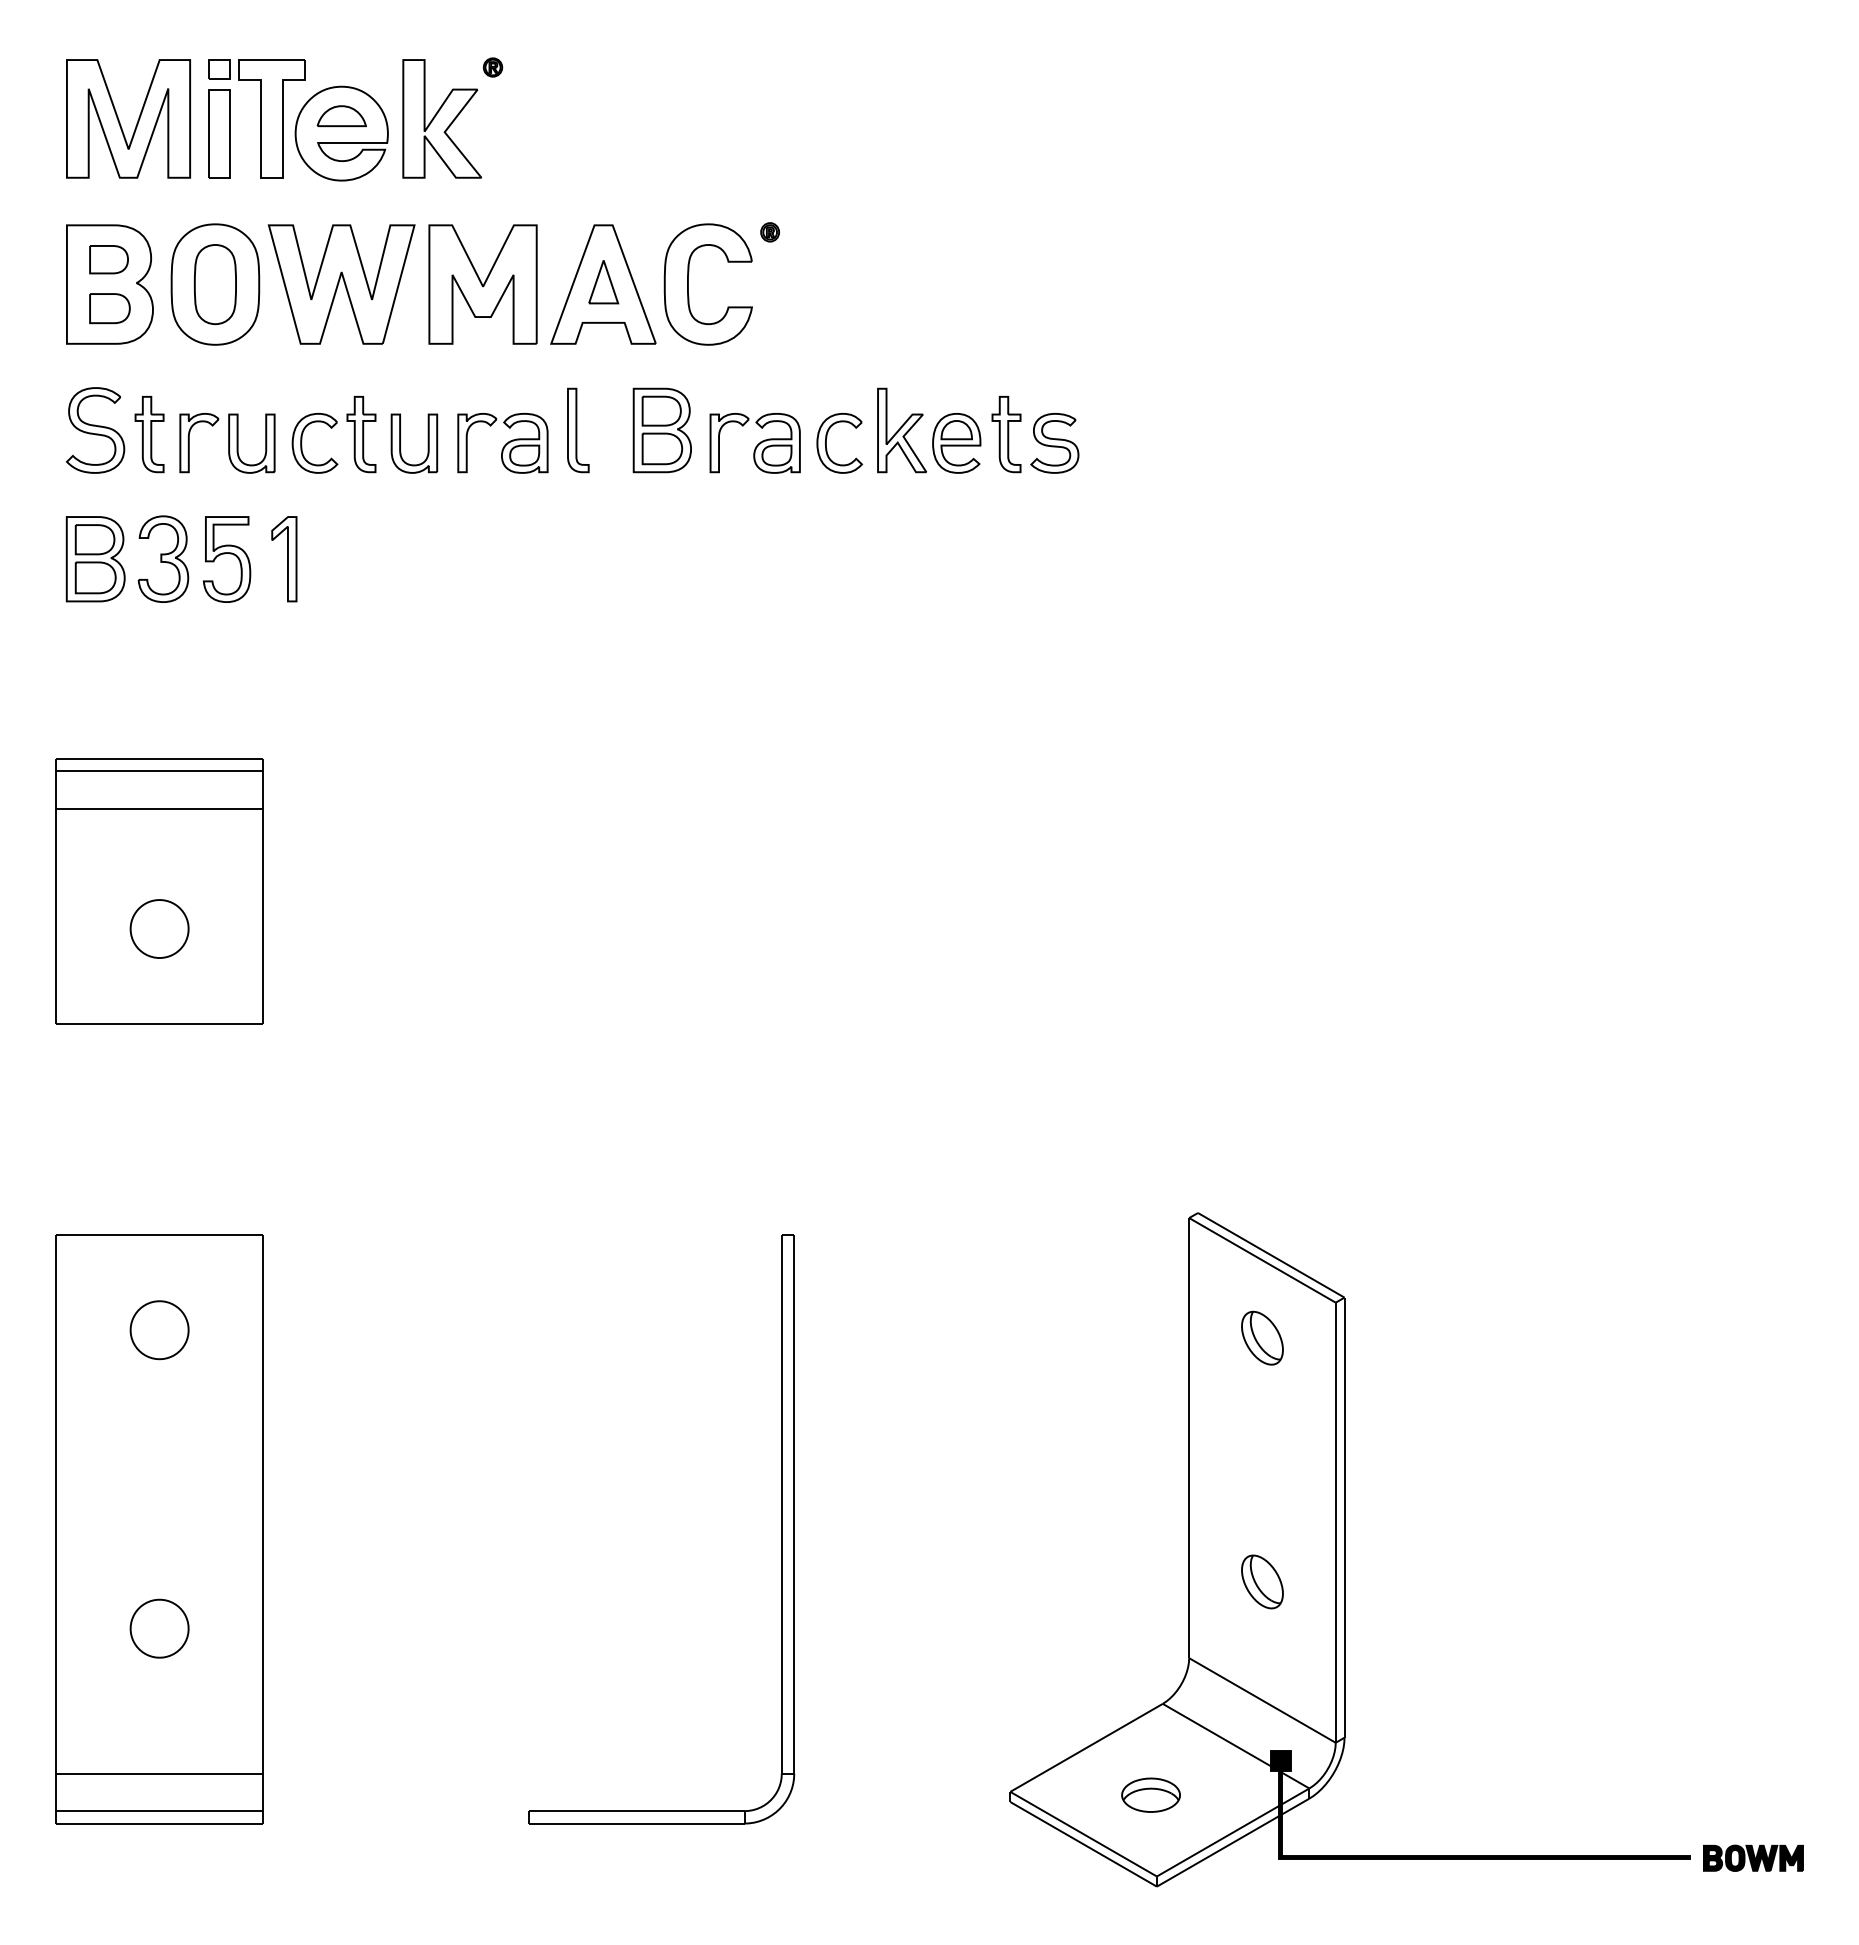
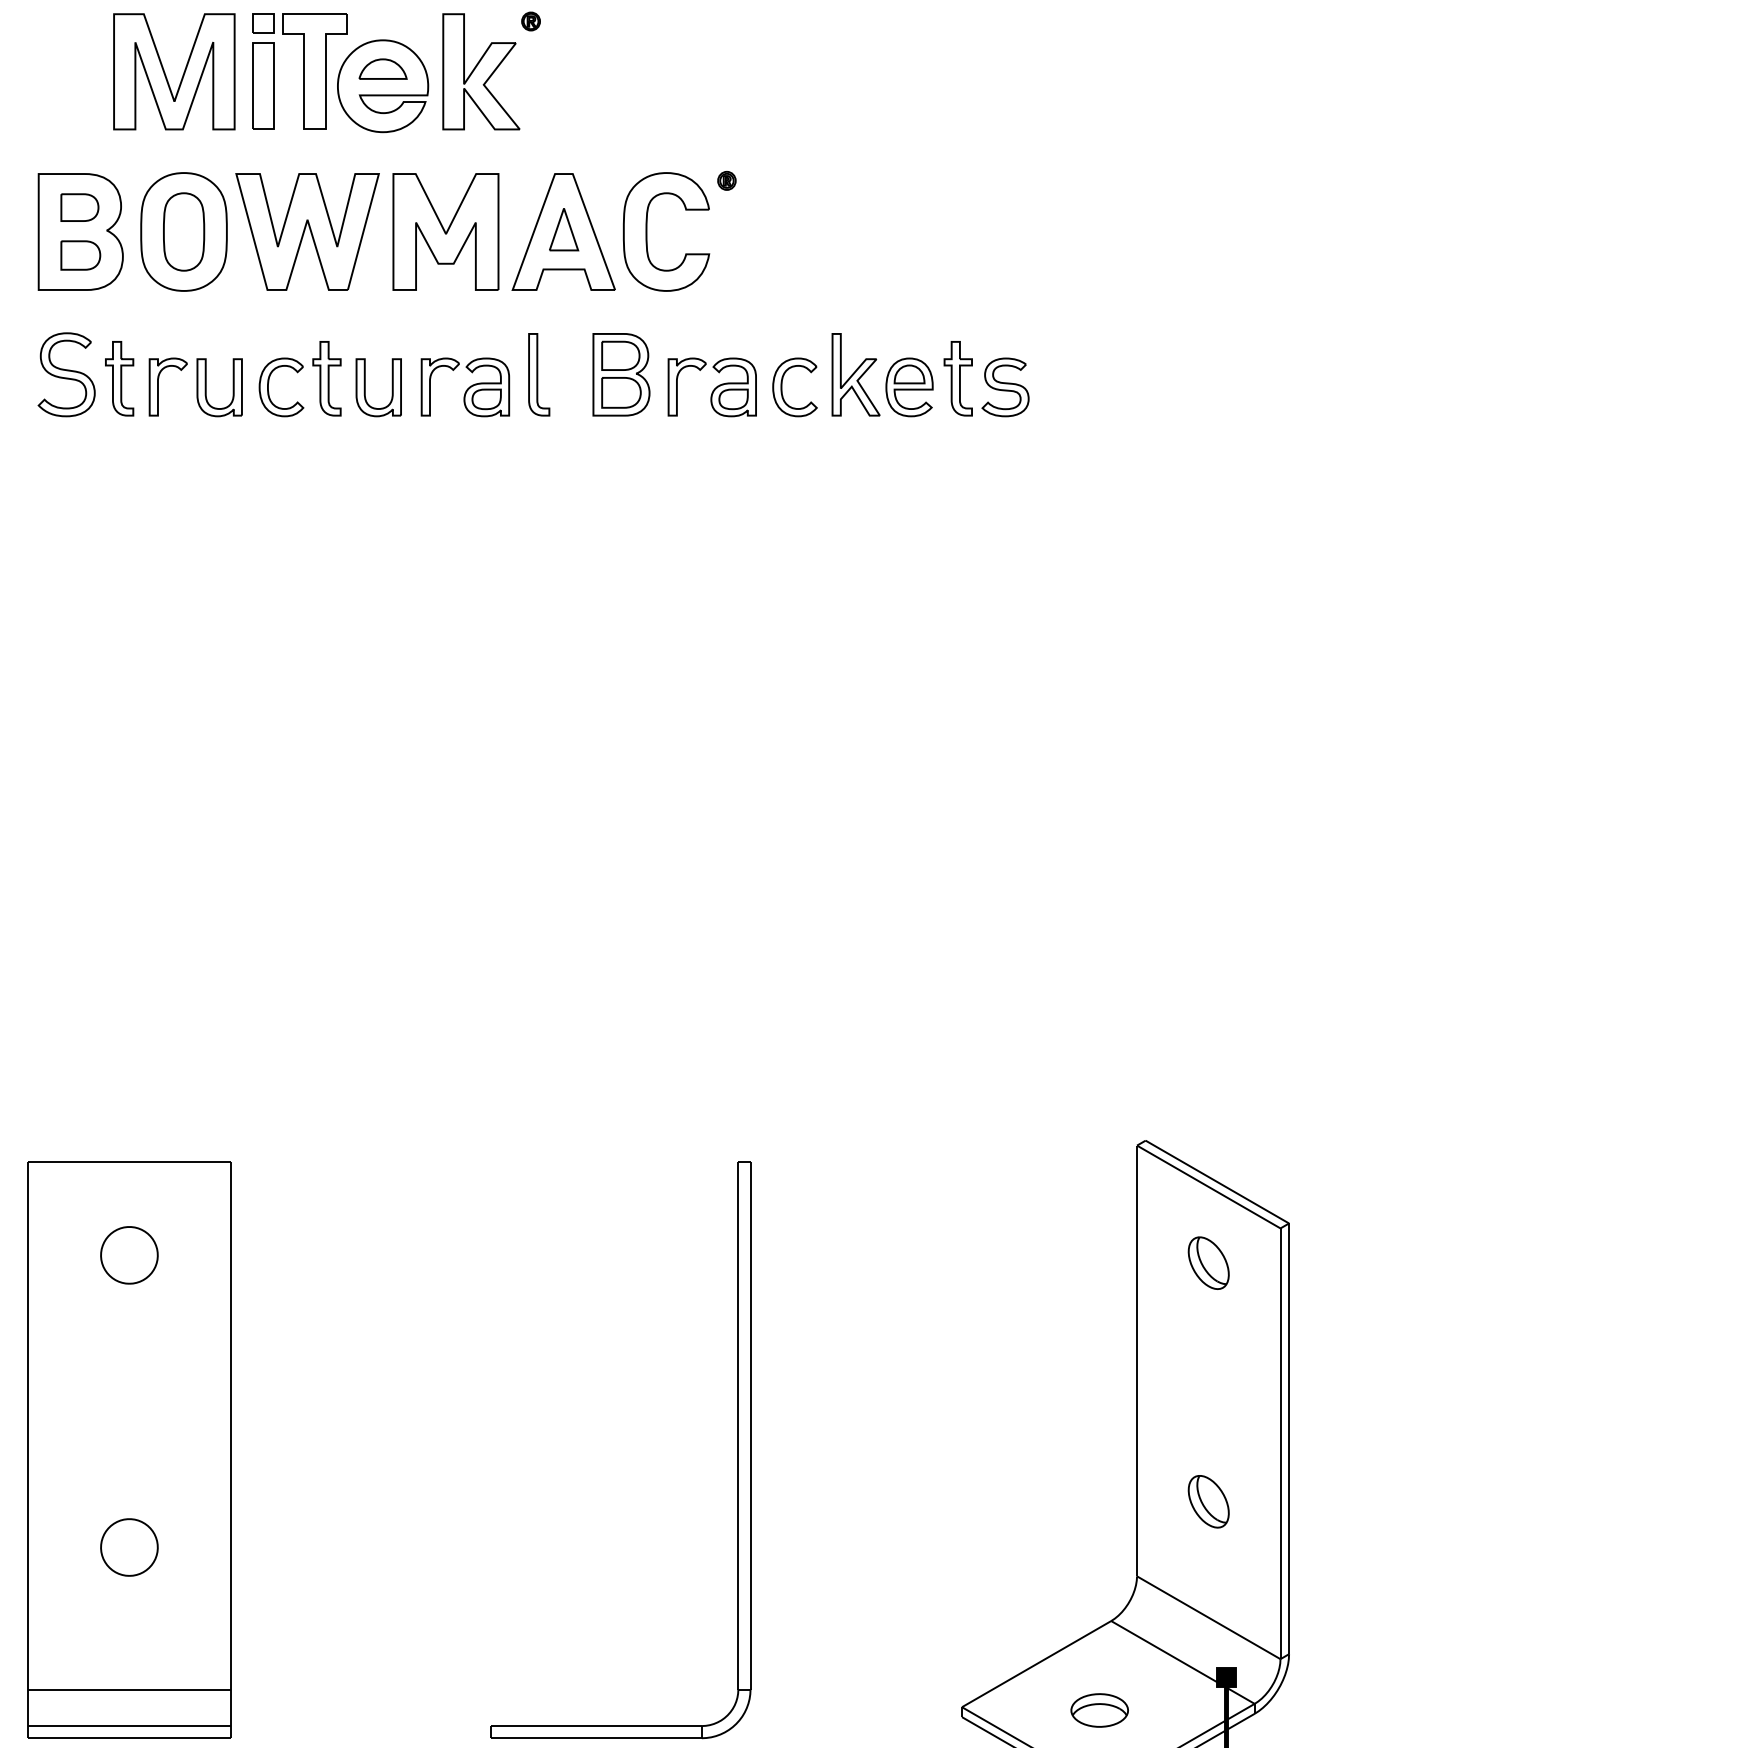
part: (284, 119) -> (326, 72), moved
part: (181, 558) -> (150, 500), removed
part: (159, 891) -> (129, 825), removed

